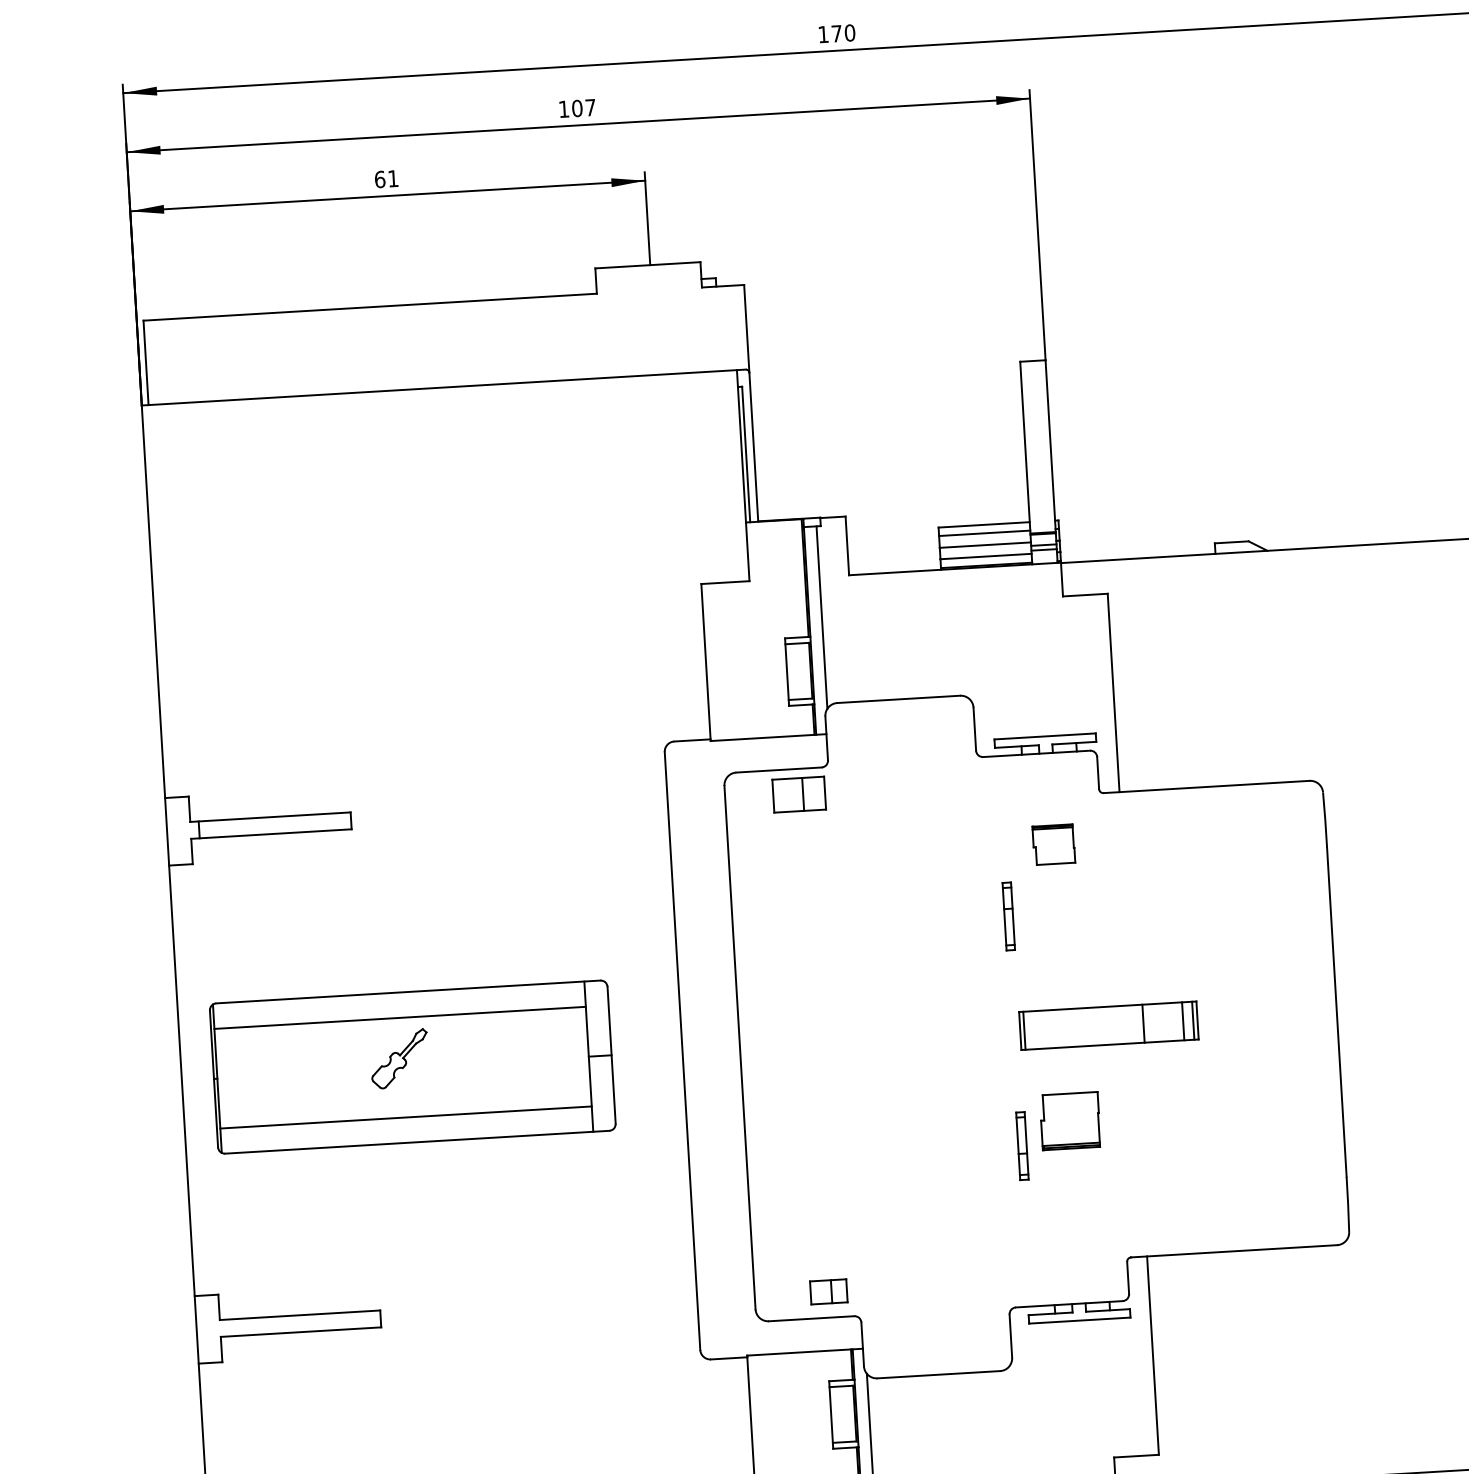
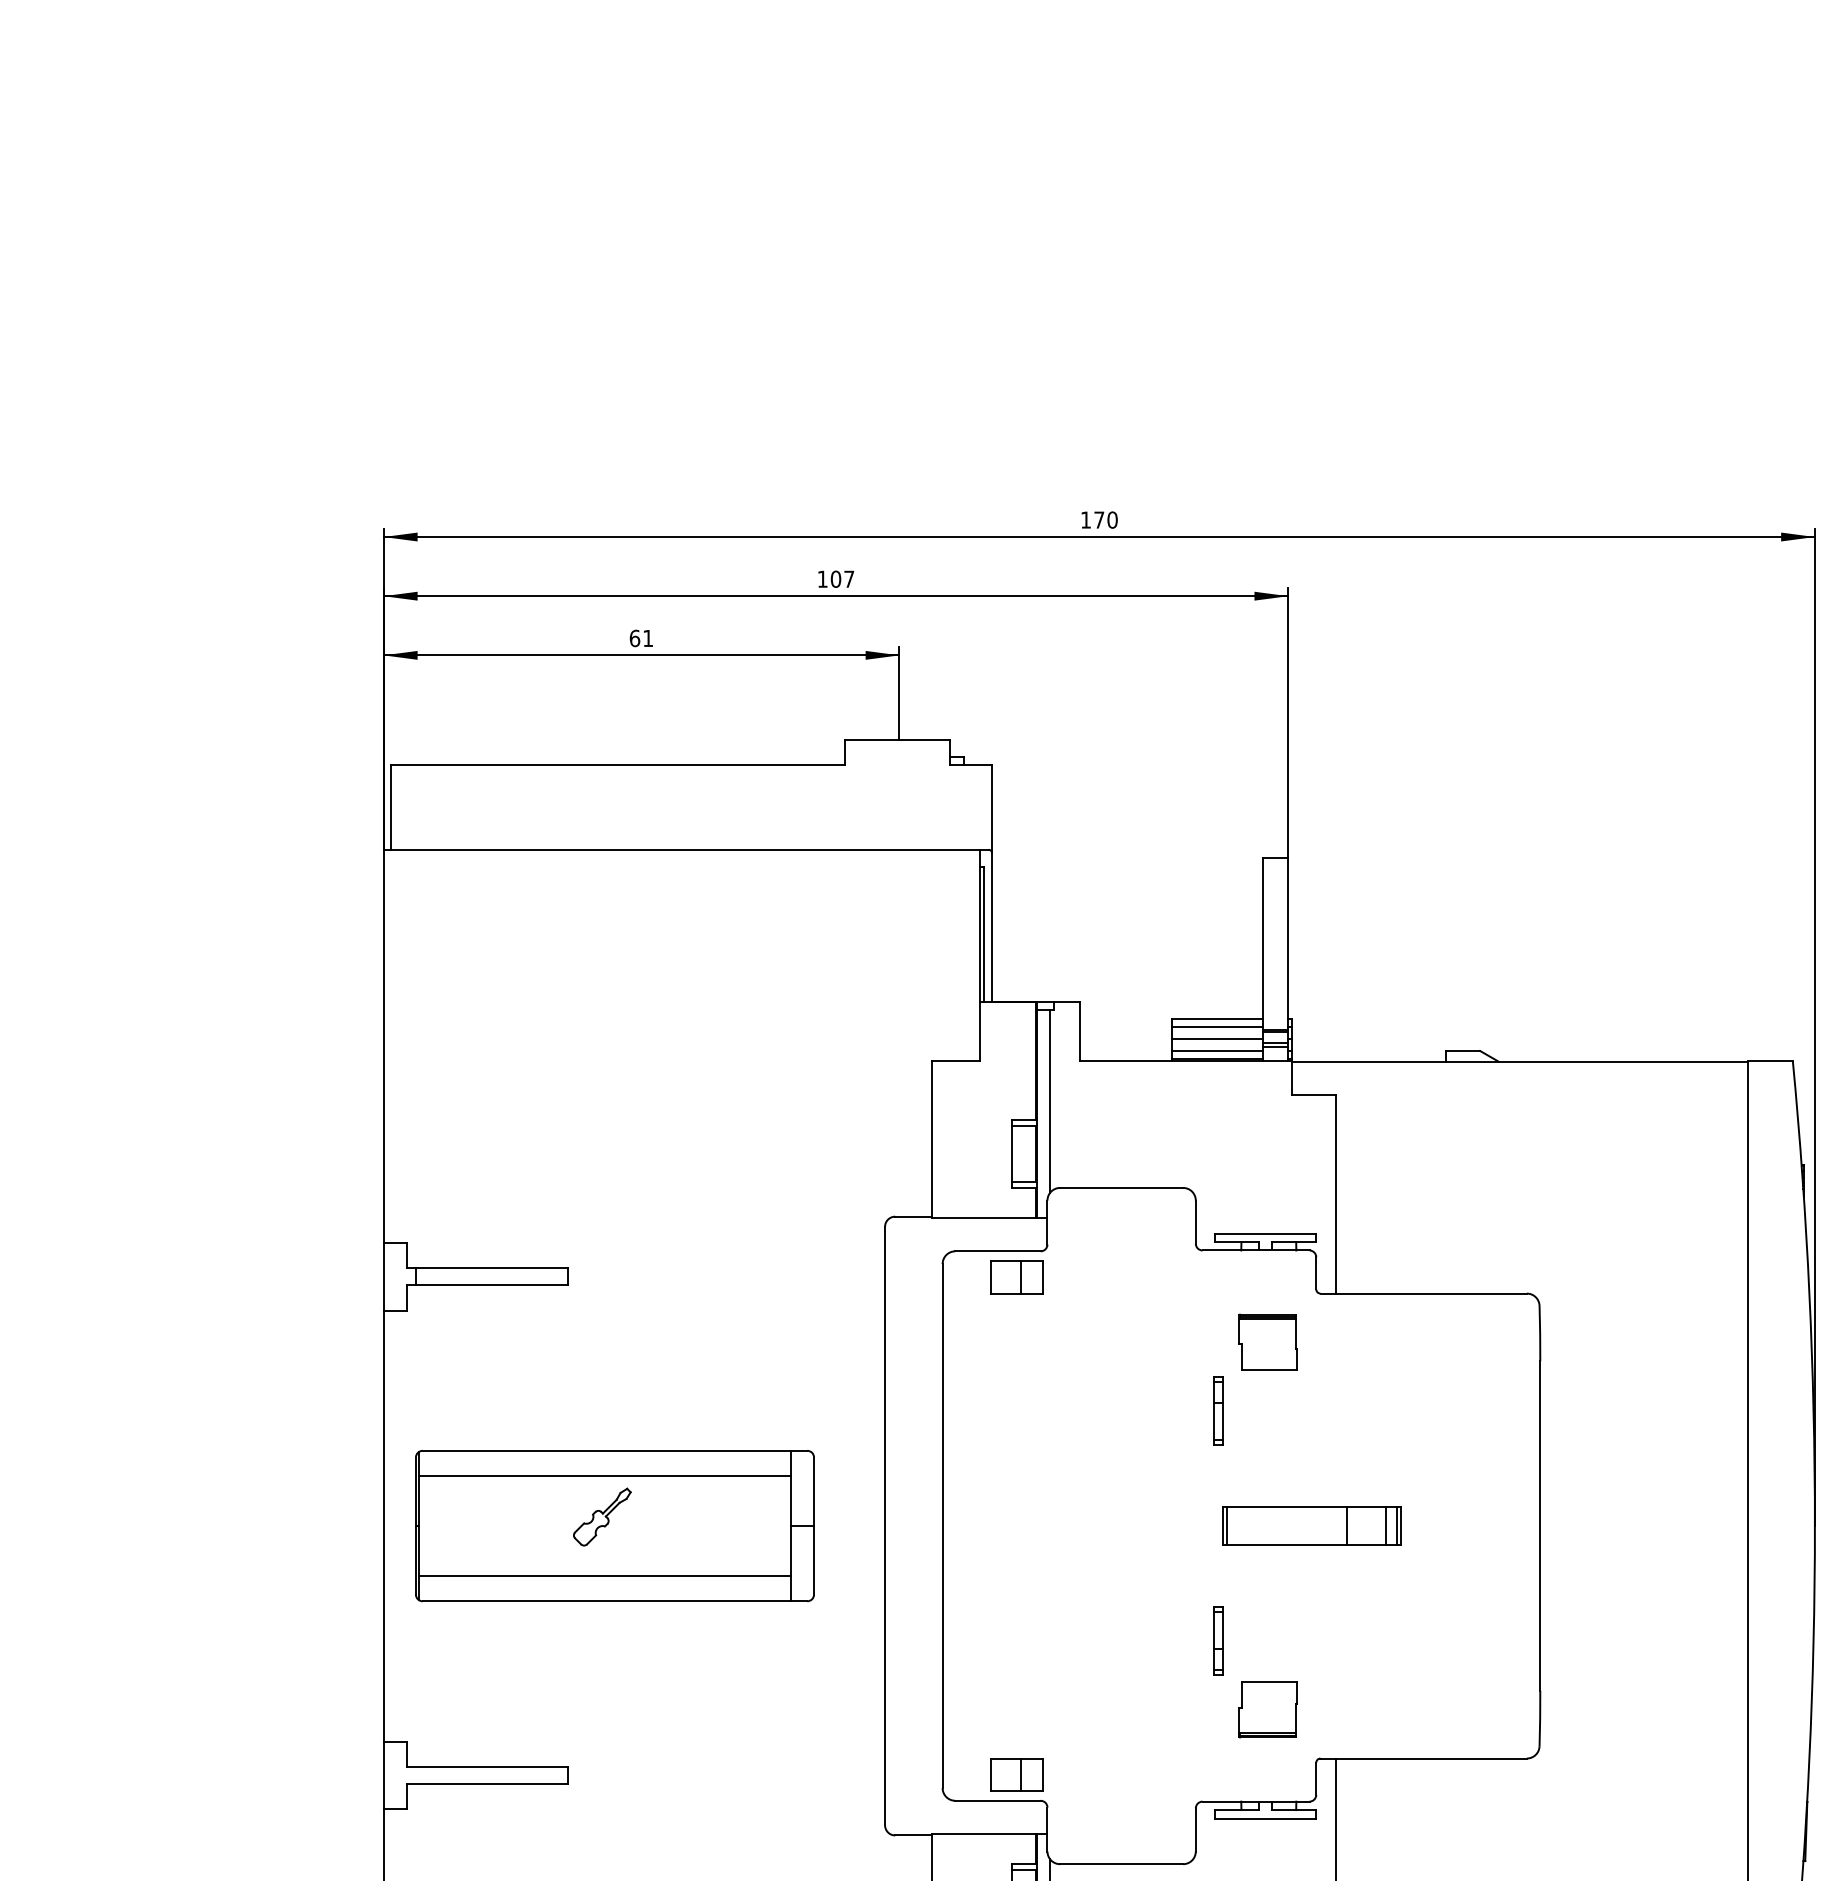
part: (1053, 844) -> (1267, 1341), size x1.43
part: (1069, 1120) -> (1267, 1709), moved
part: (828, 1291) -> (1016, 1774), size x1.43

